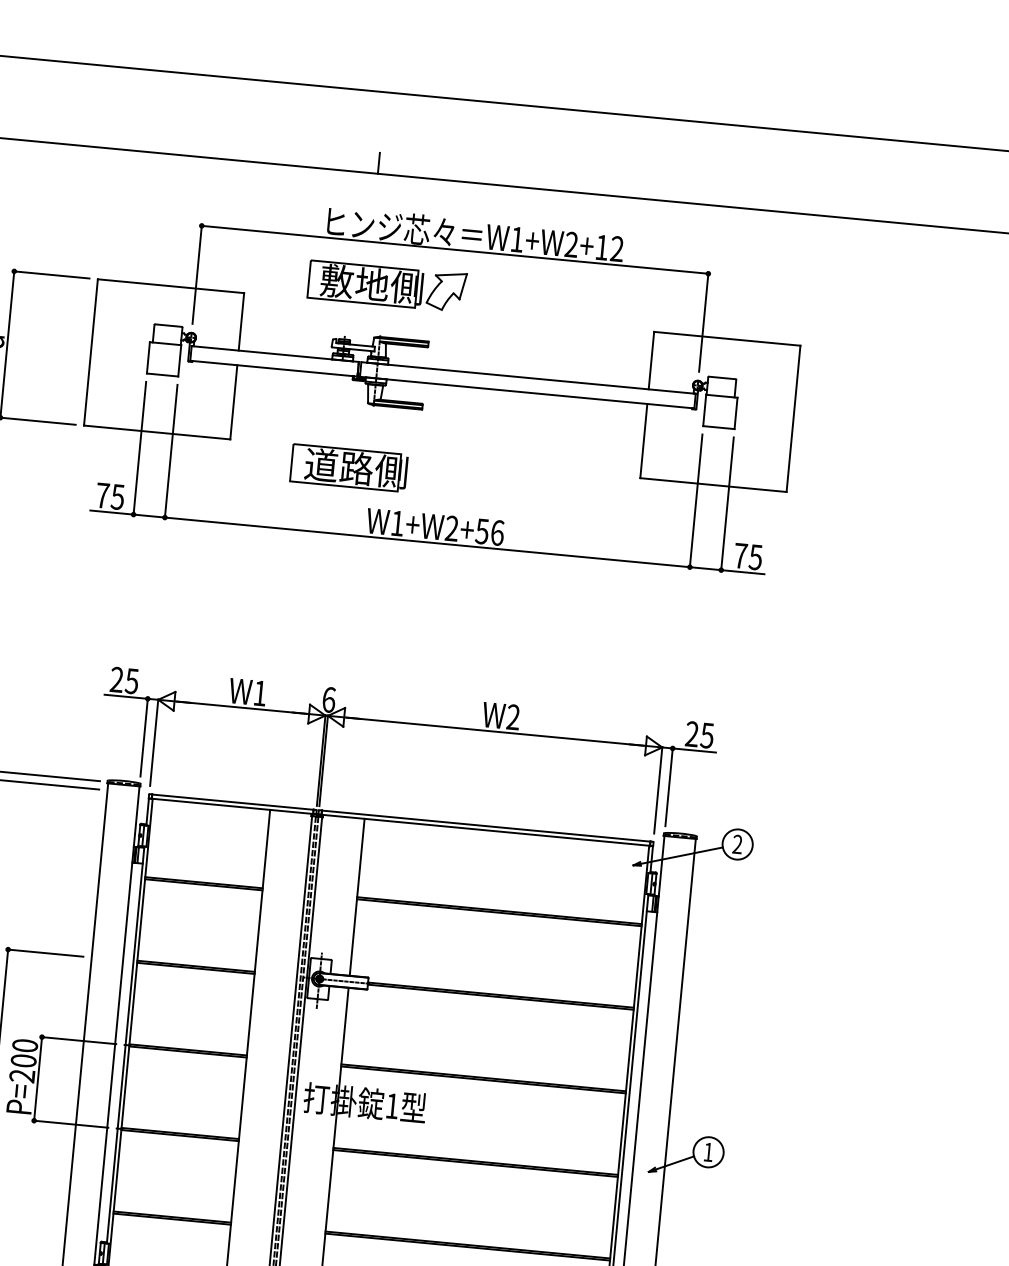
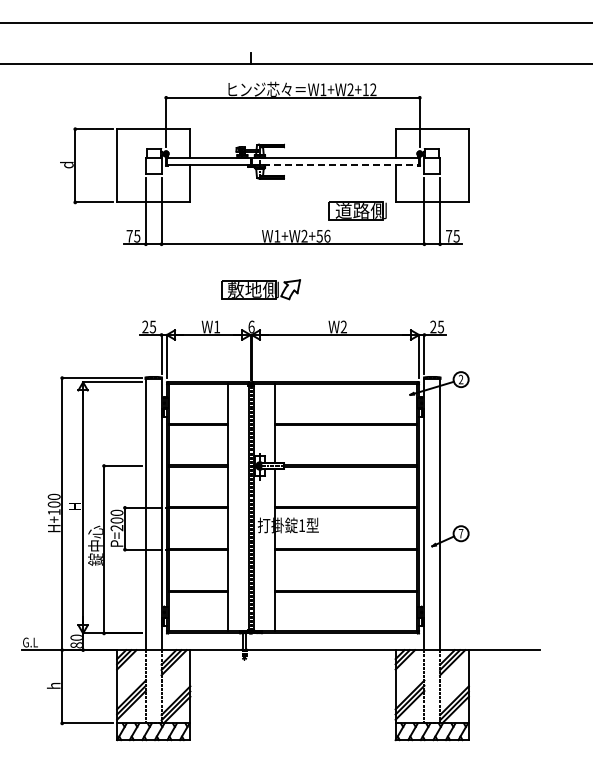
part: (386, 285) -> (260, 289), moved
line: (527, 393) -> (335, 165), solid -> dashed
part: (348, 466) -> (357, 210), moved
text: (707, 1151) -> (460, 533), 1 -> 7

